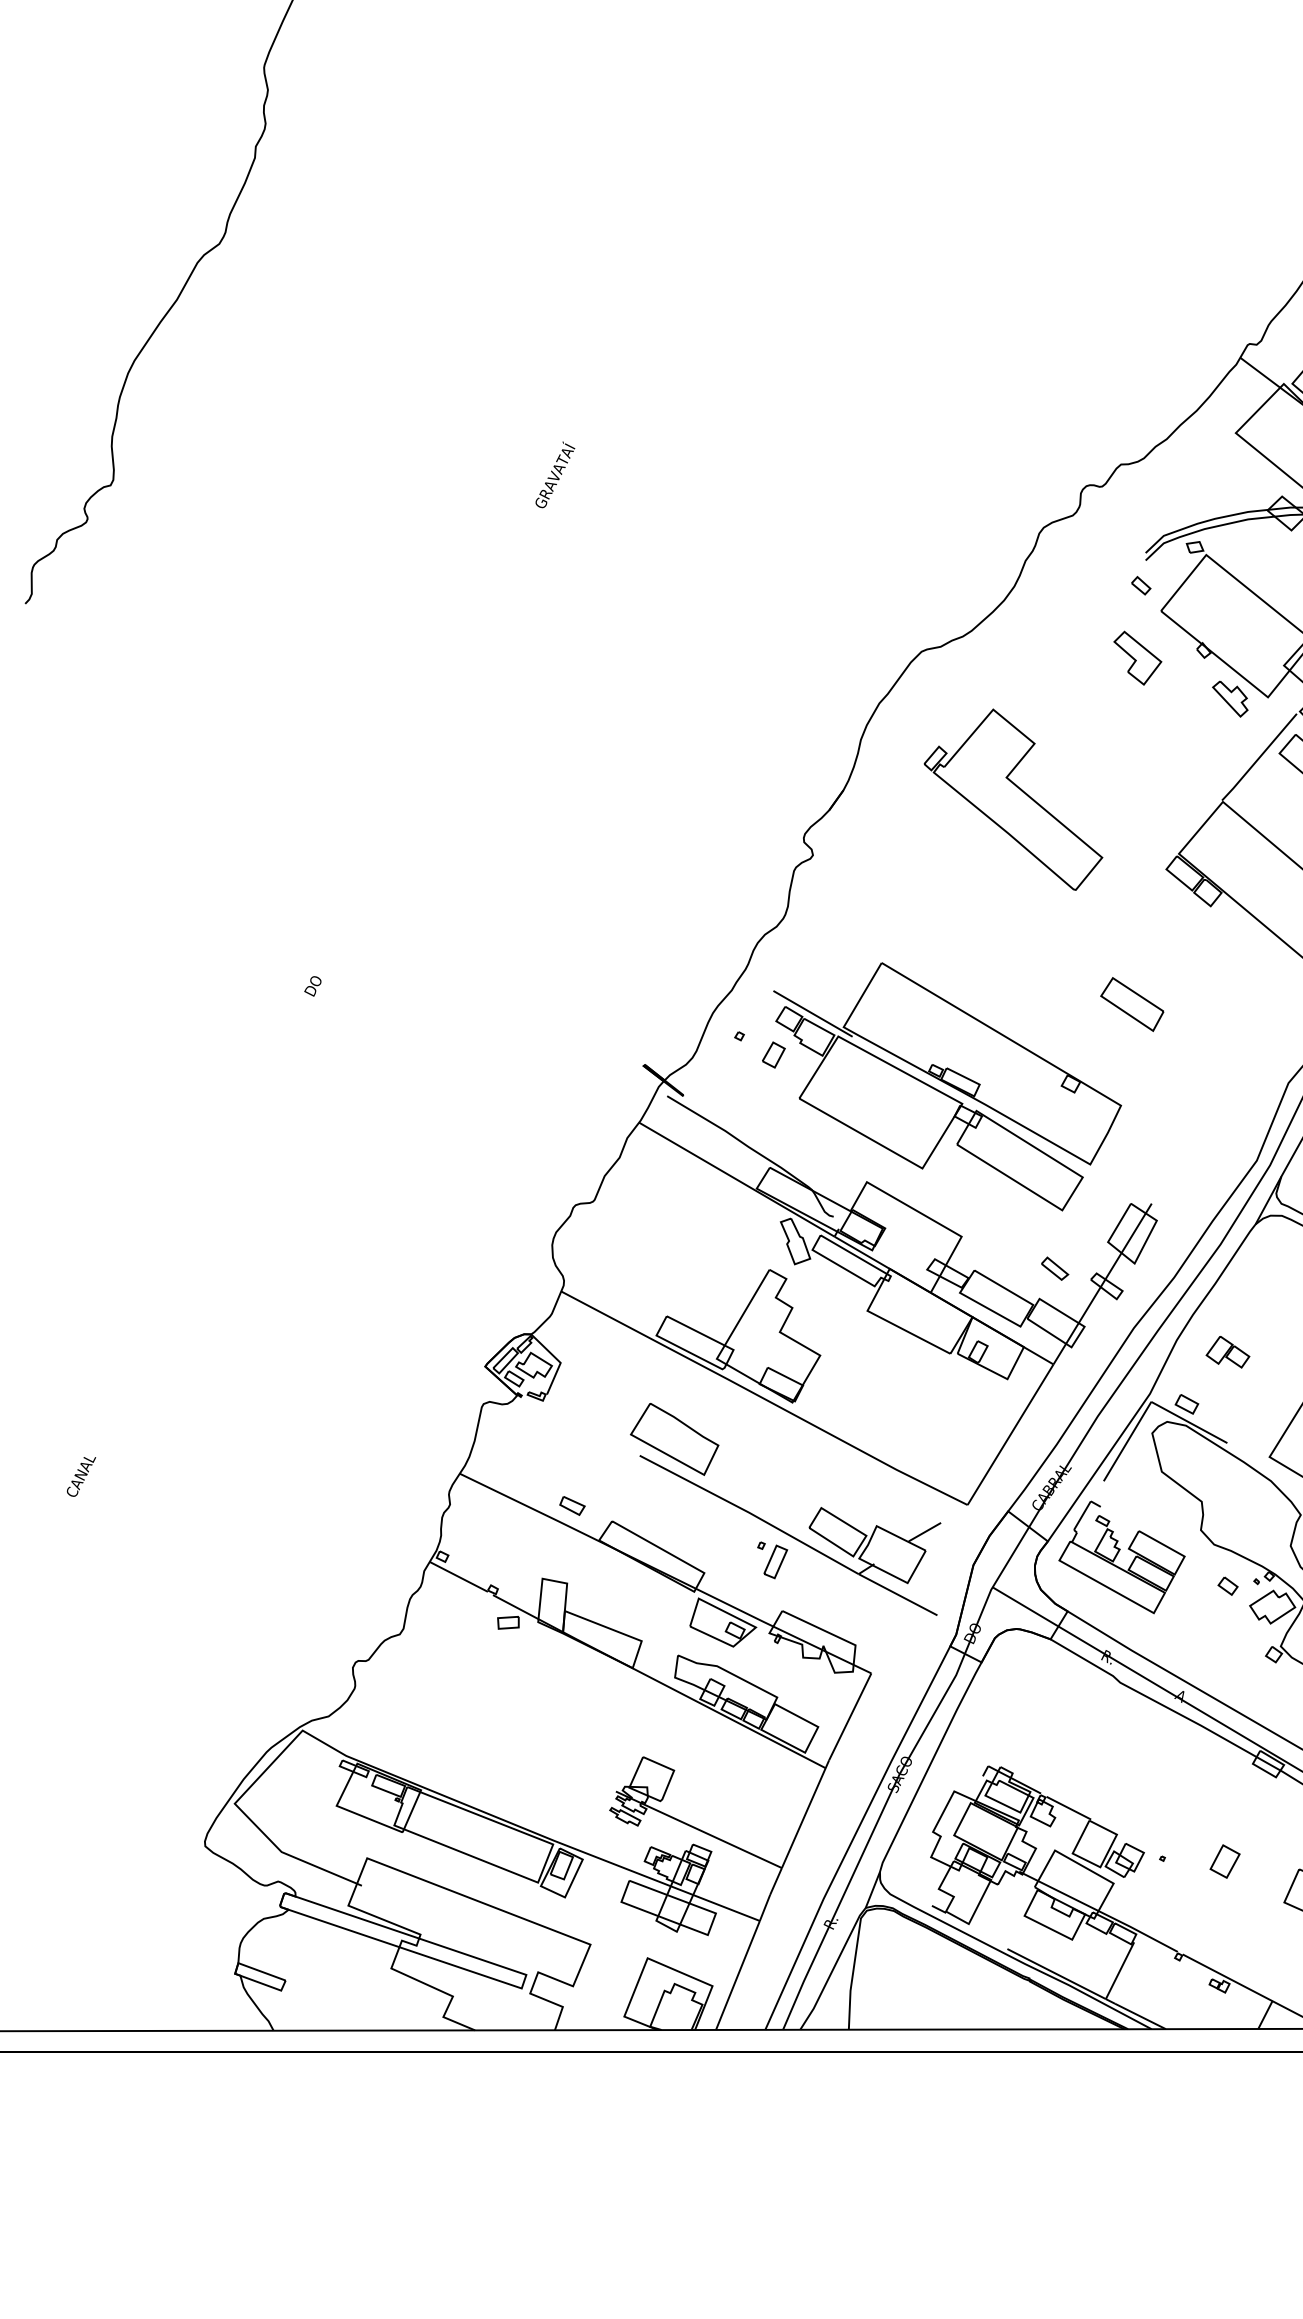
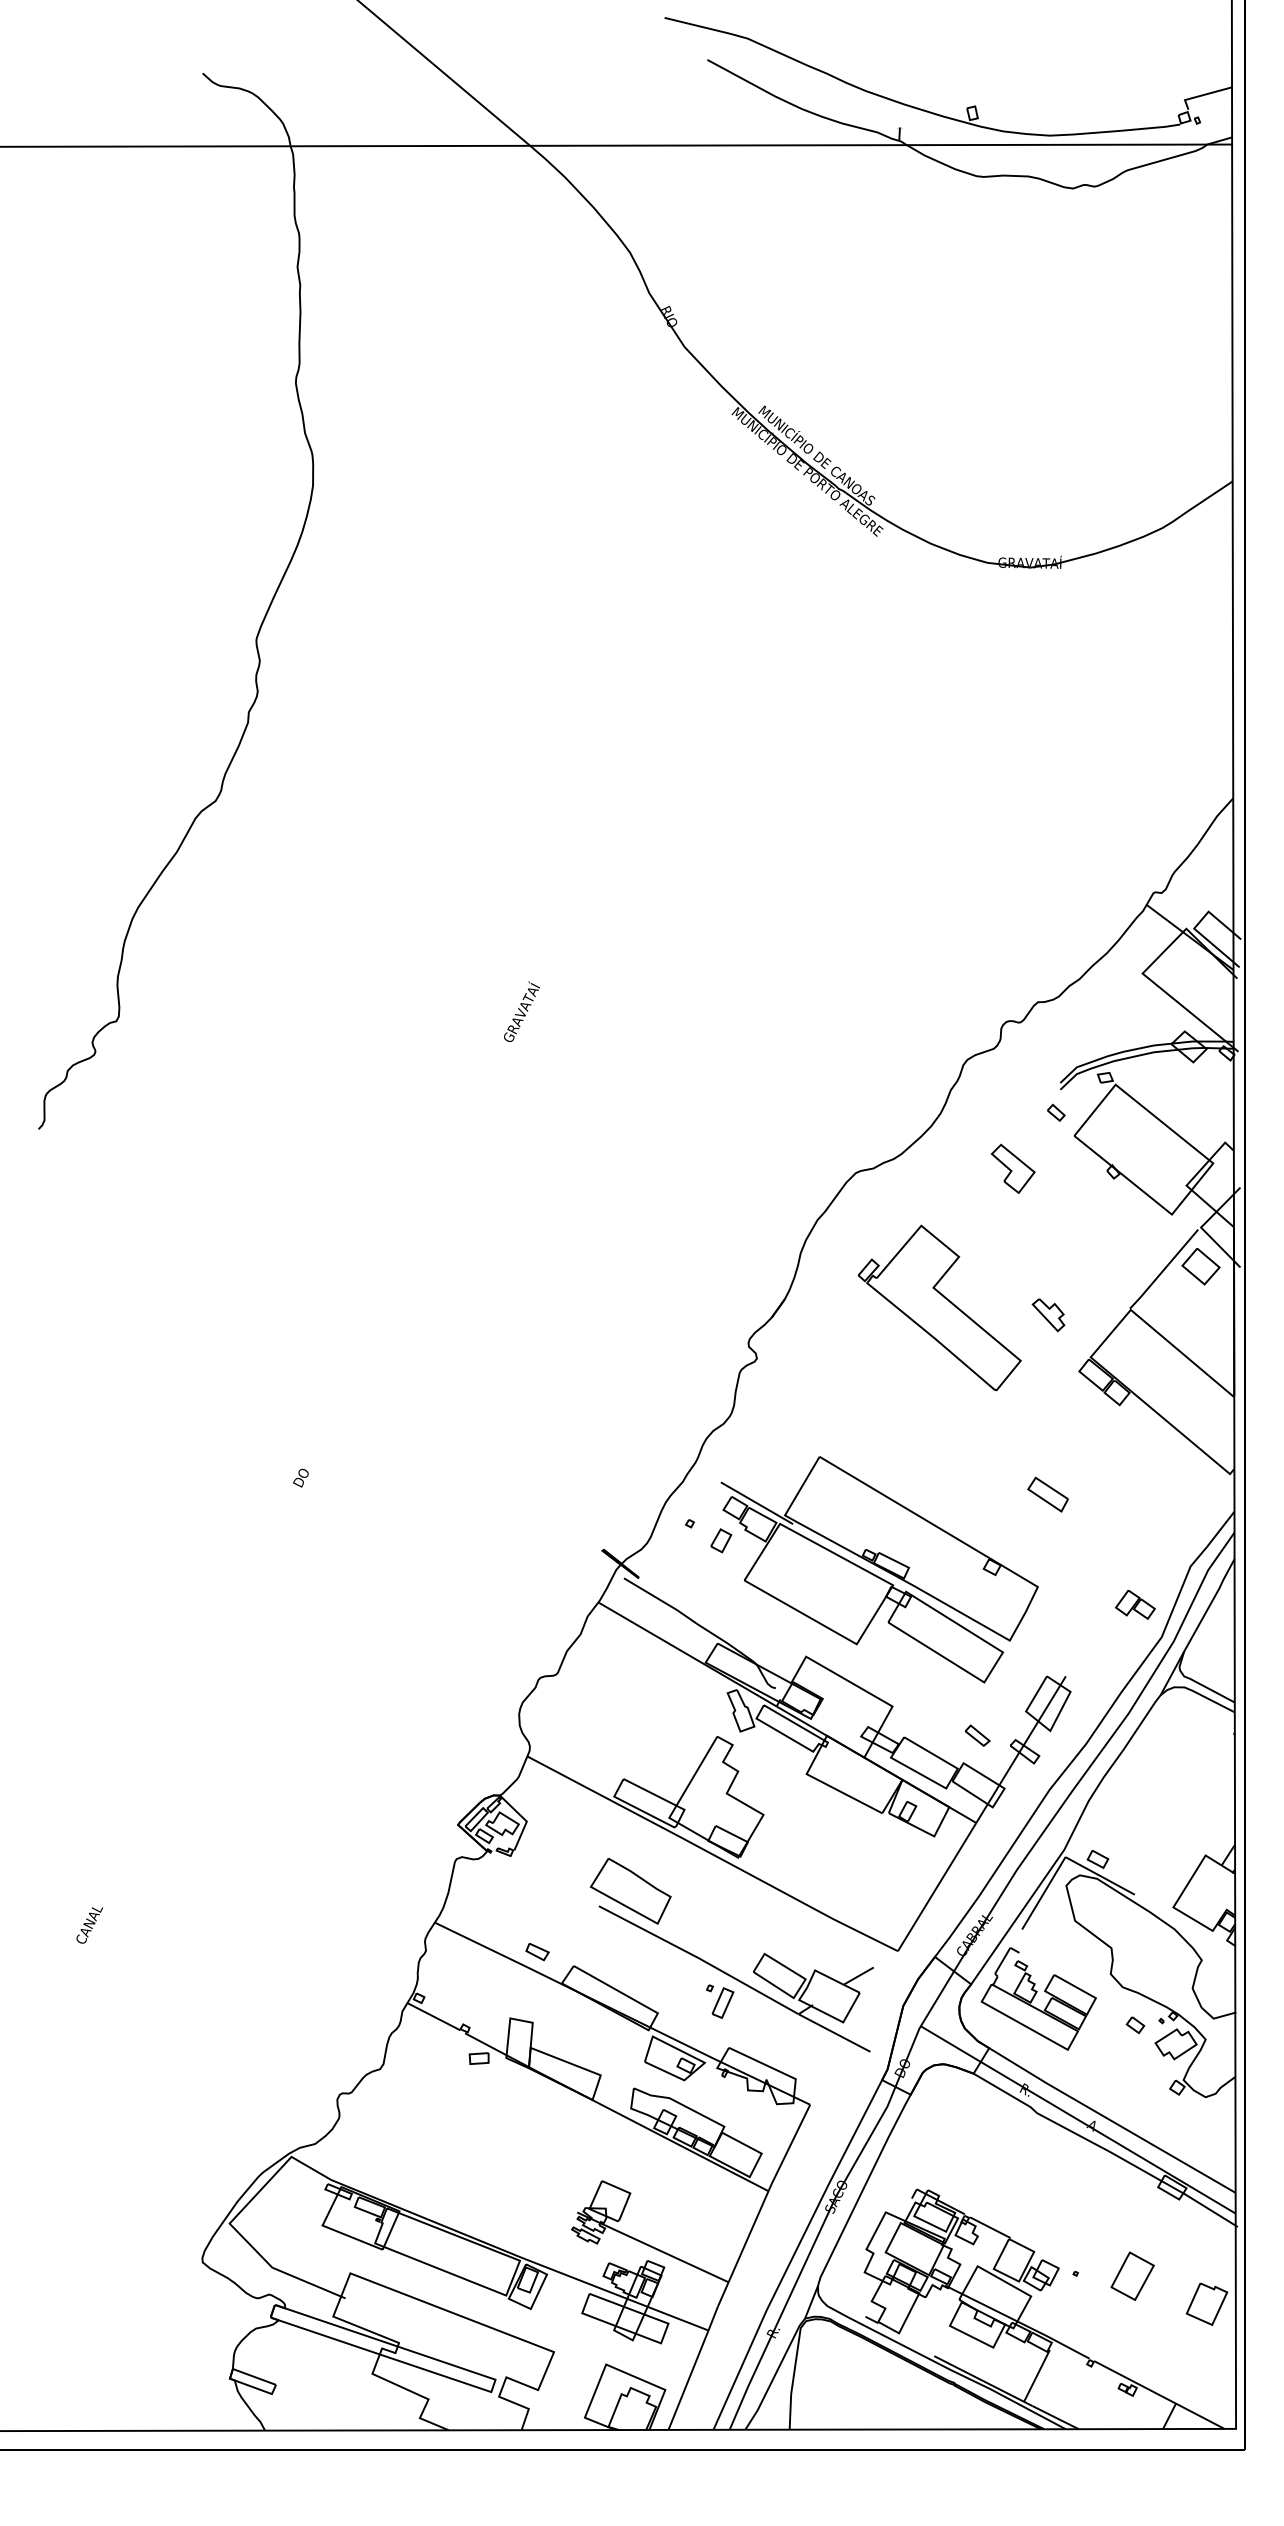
part: (1137, 657) -> (1012, 1168), moved
part: (1230, 699) -> (1048, 1315), moved
part: (1131, 1004) -> (1047, 1494), size x0.7
part: (1228, 1351) -> (1135, 1604), moved
part: (1224, 1861) -> (1132, 2276), size x1.6

